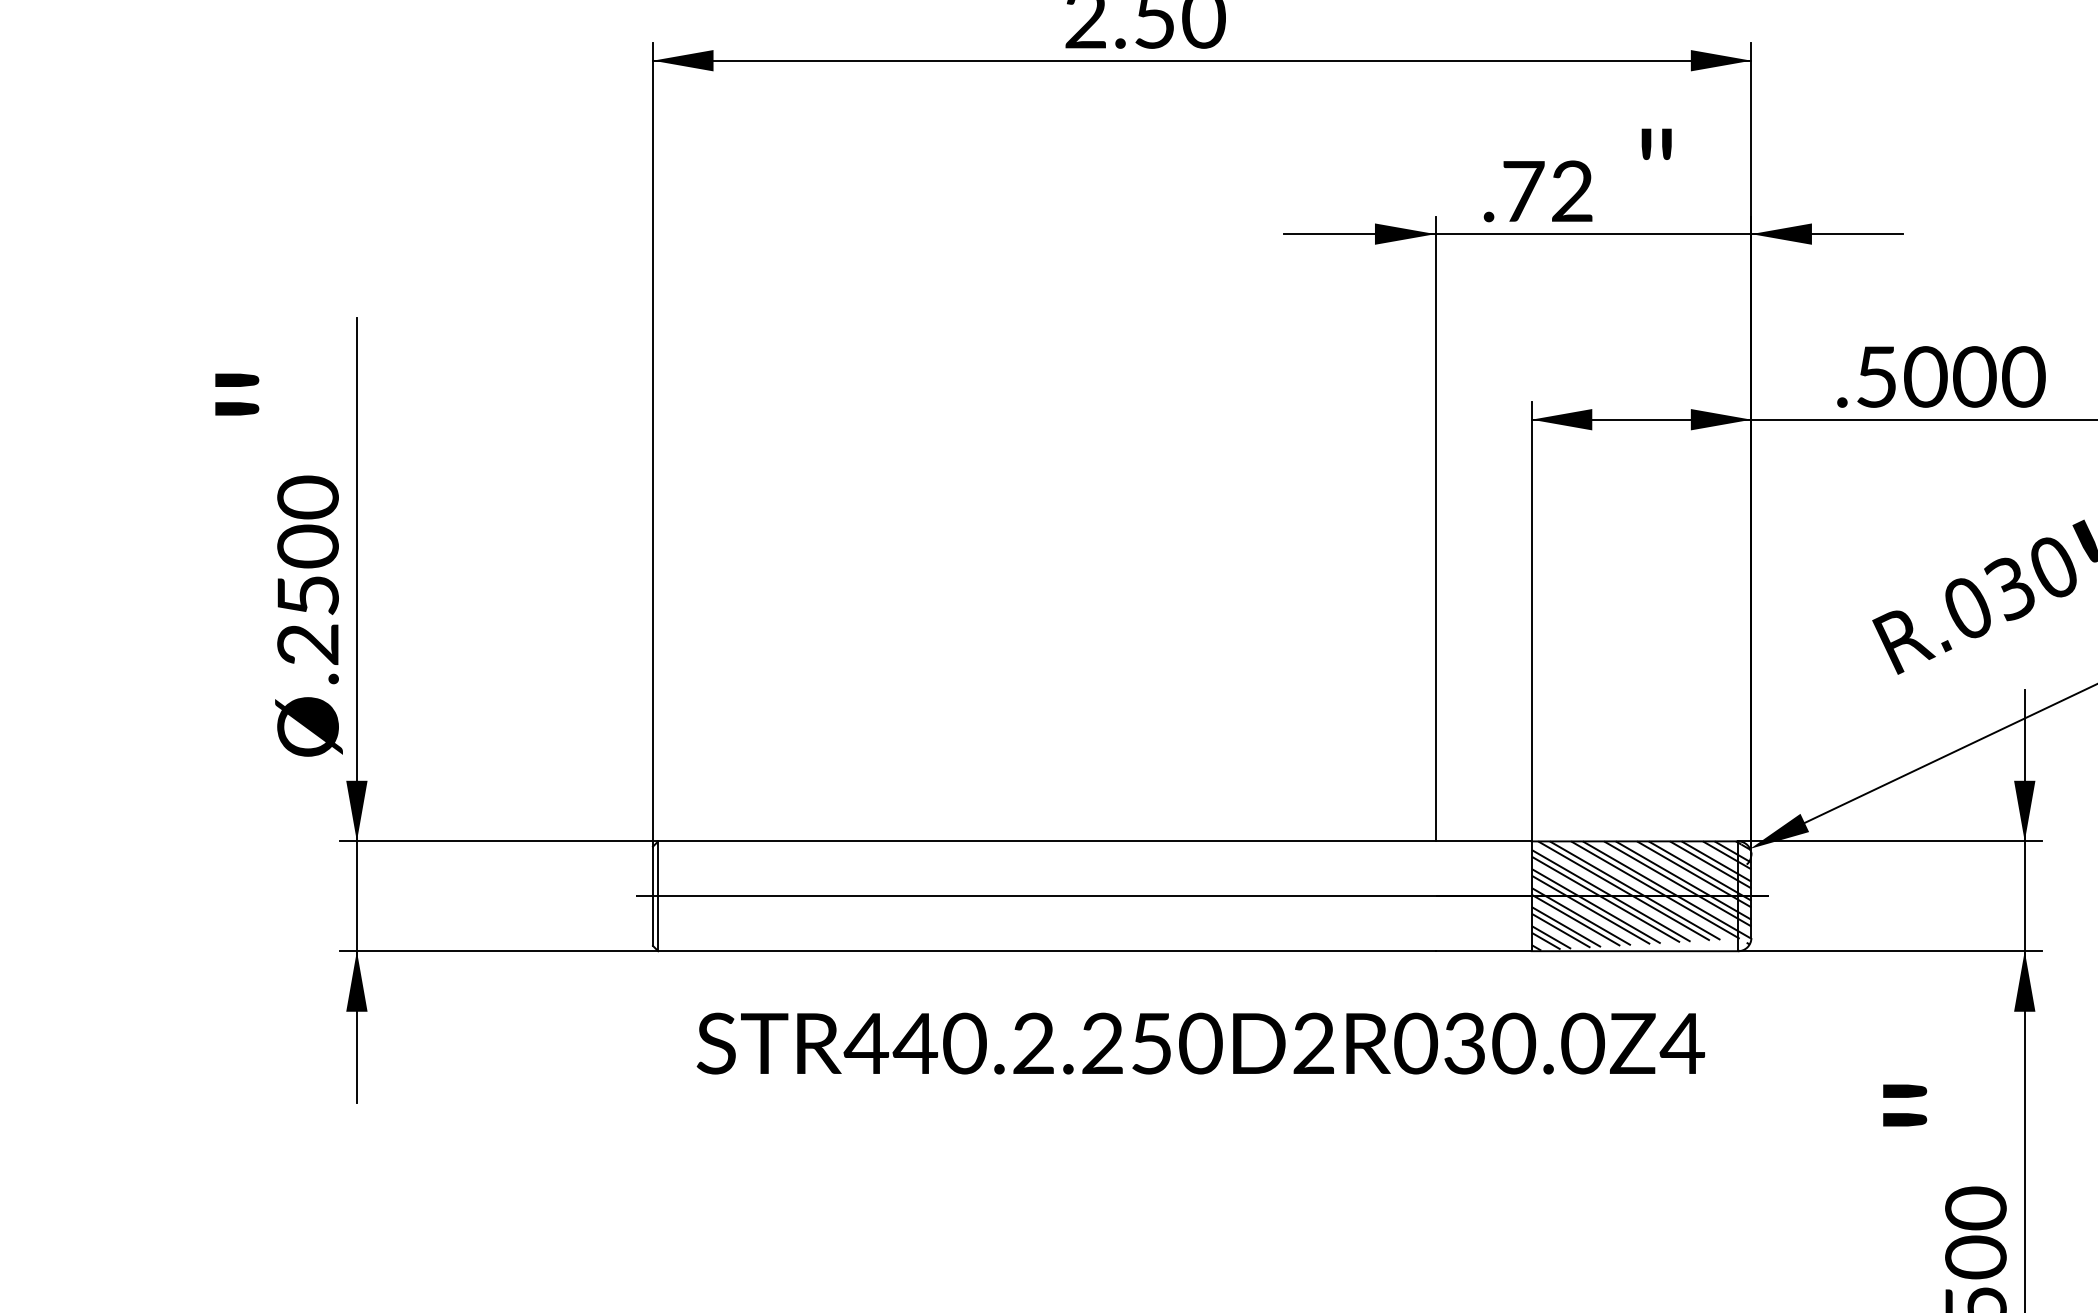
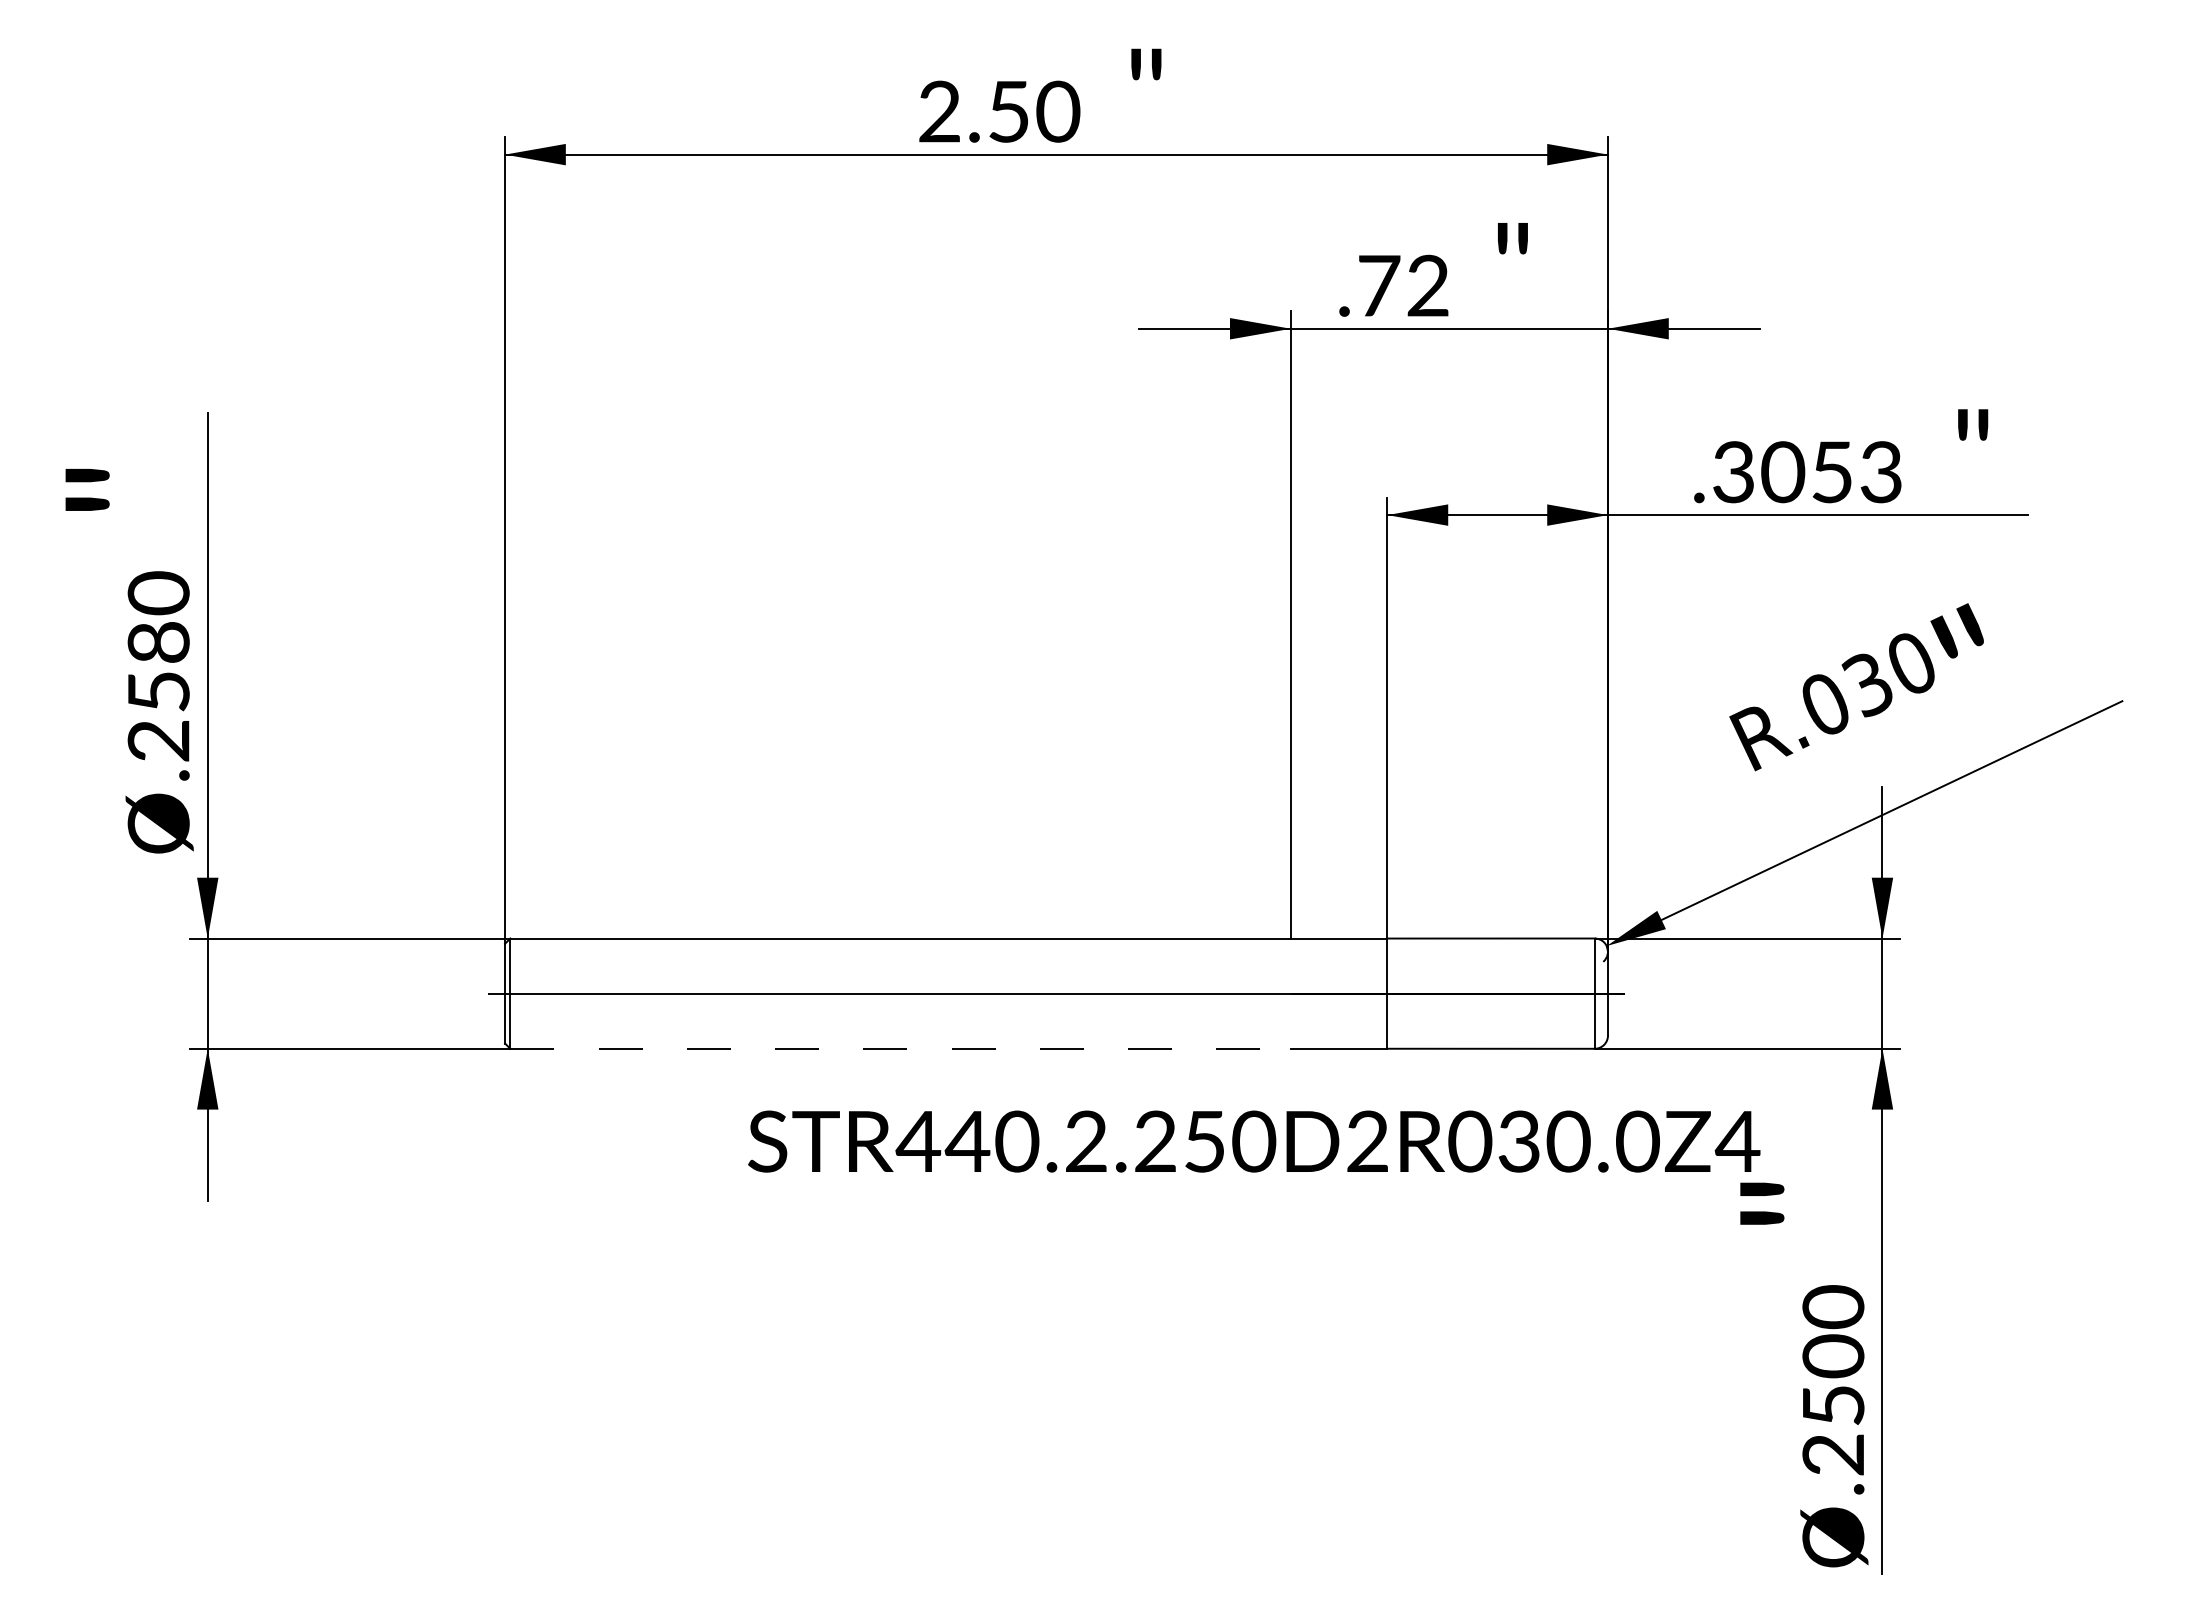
text: (1951, 377) -> (1808, 472), .5000 -> .3053
text: (307, 546) -> (158, 642), .2500 -> .2580
hatch: (1641, 896) -> (1497, 993), removed
line: (1047, 950) -> (901, 1048), solid -> dashed
text: (1201, 1043) -> (1254, 1141), moved

